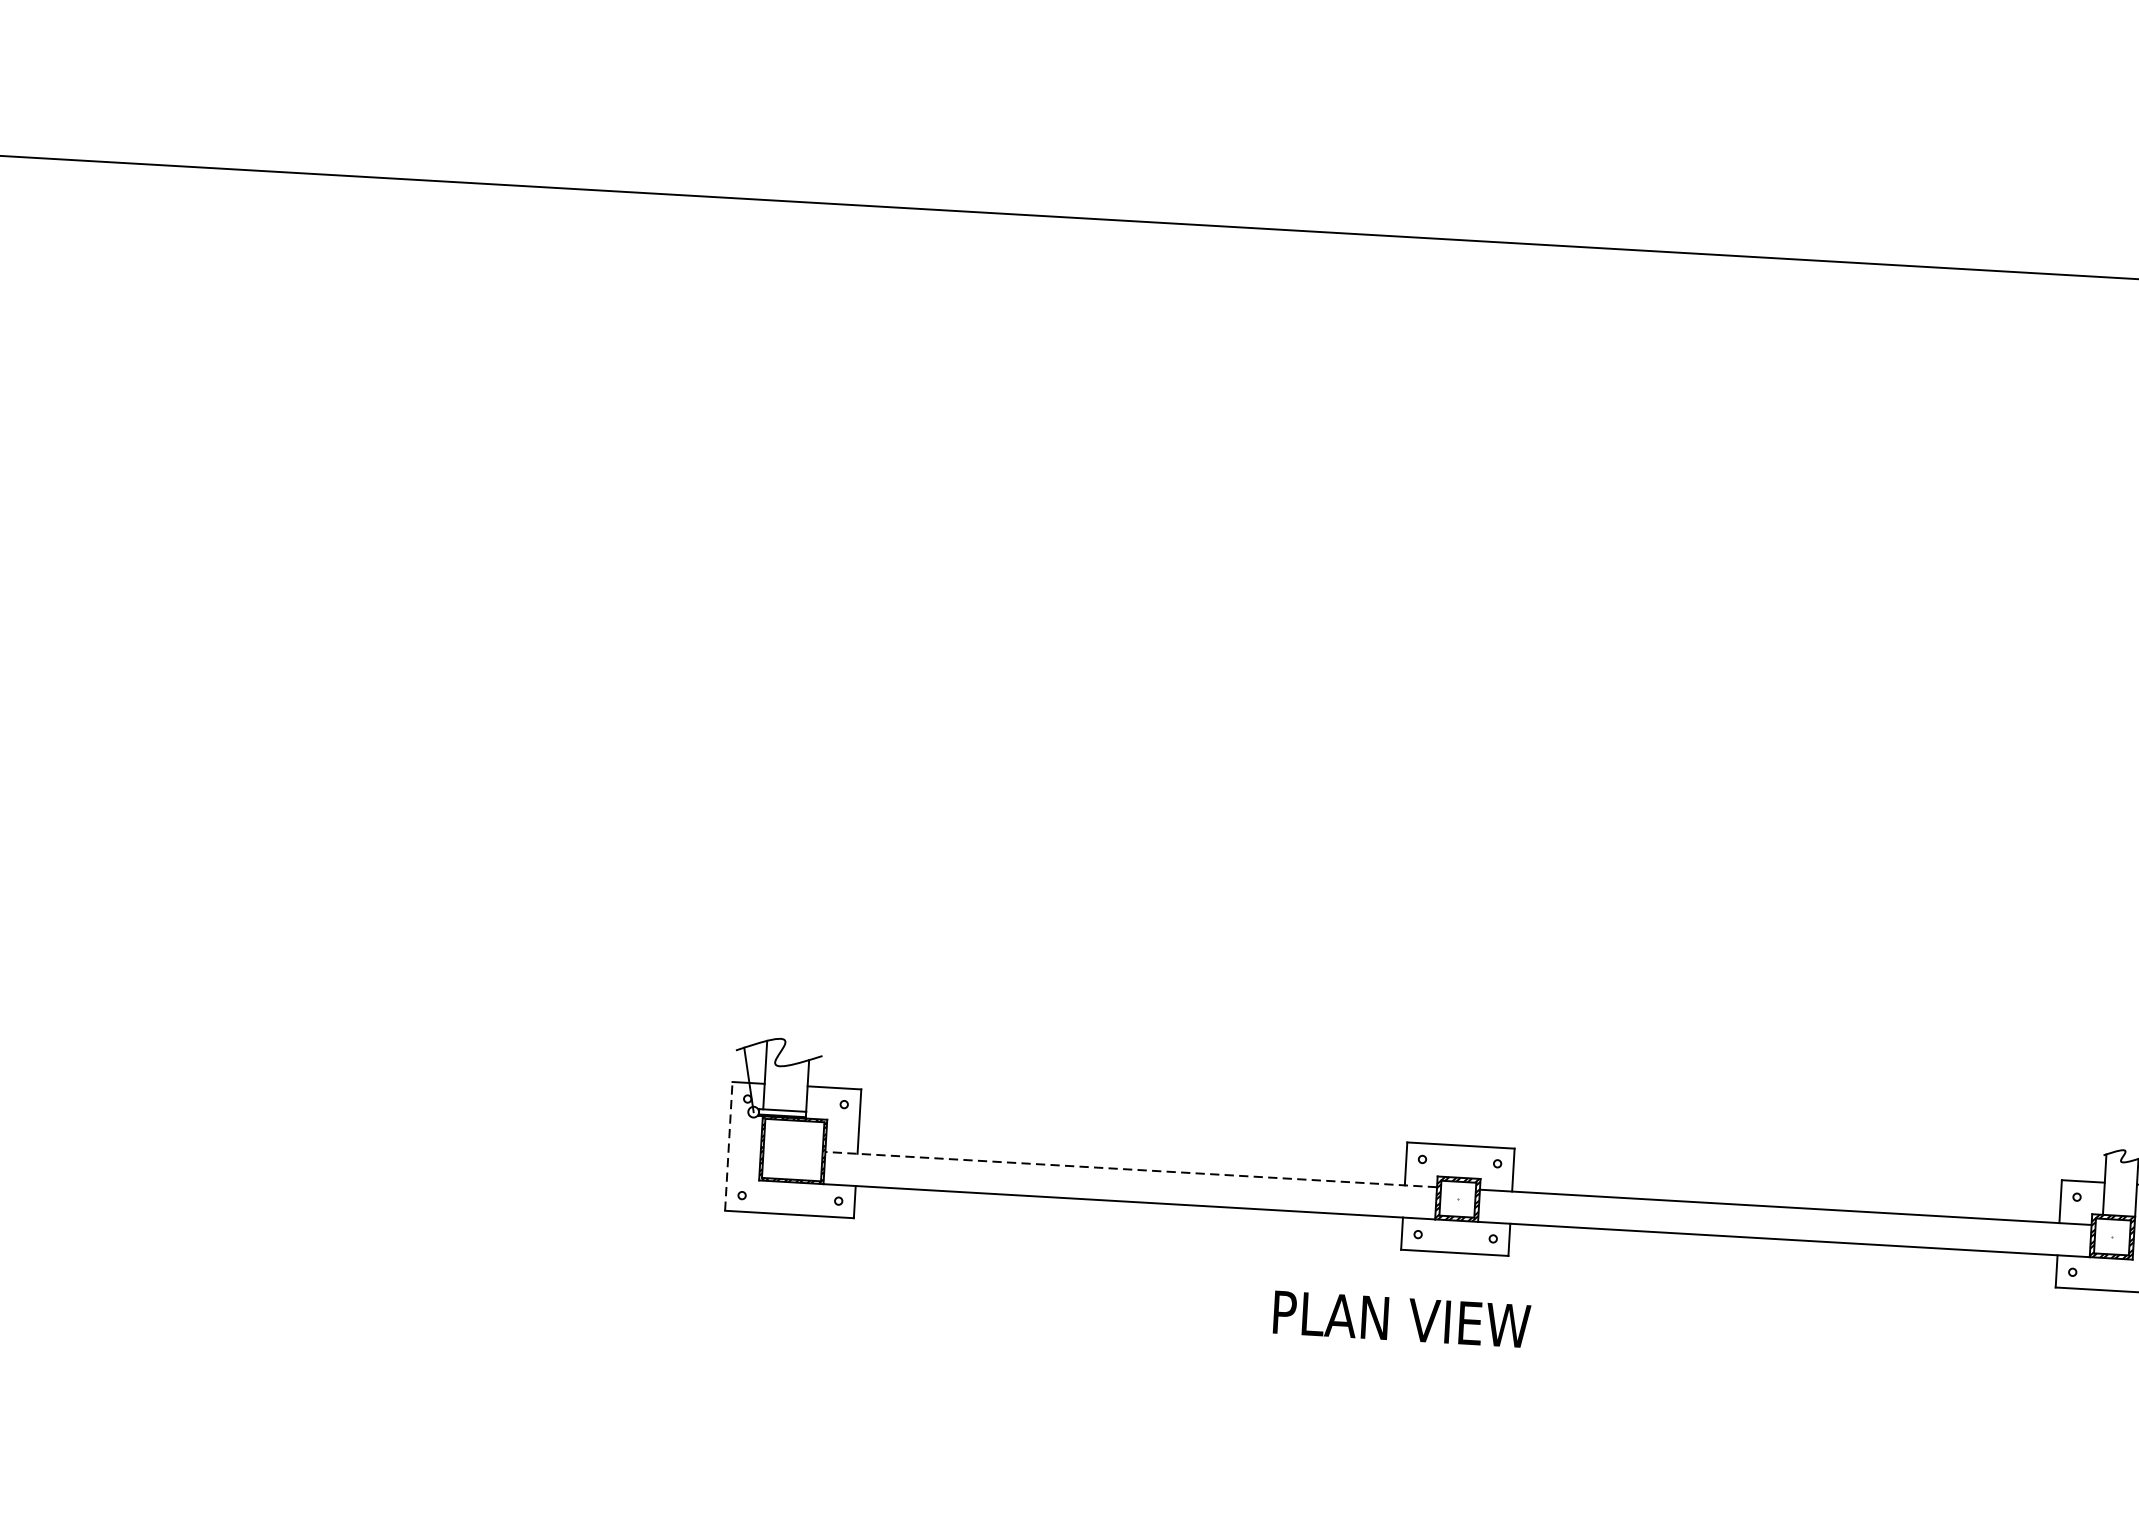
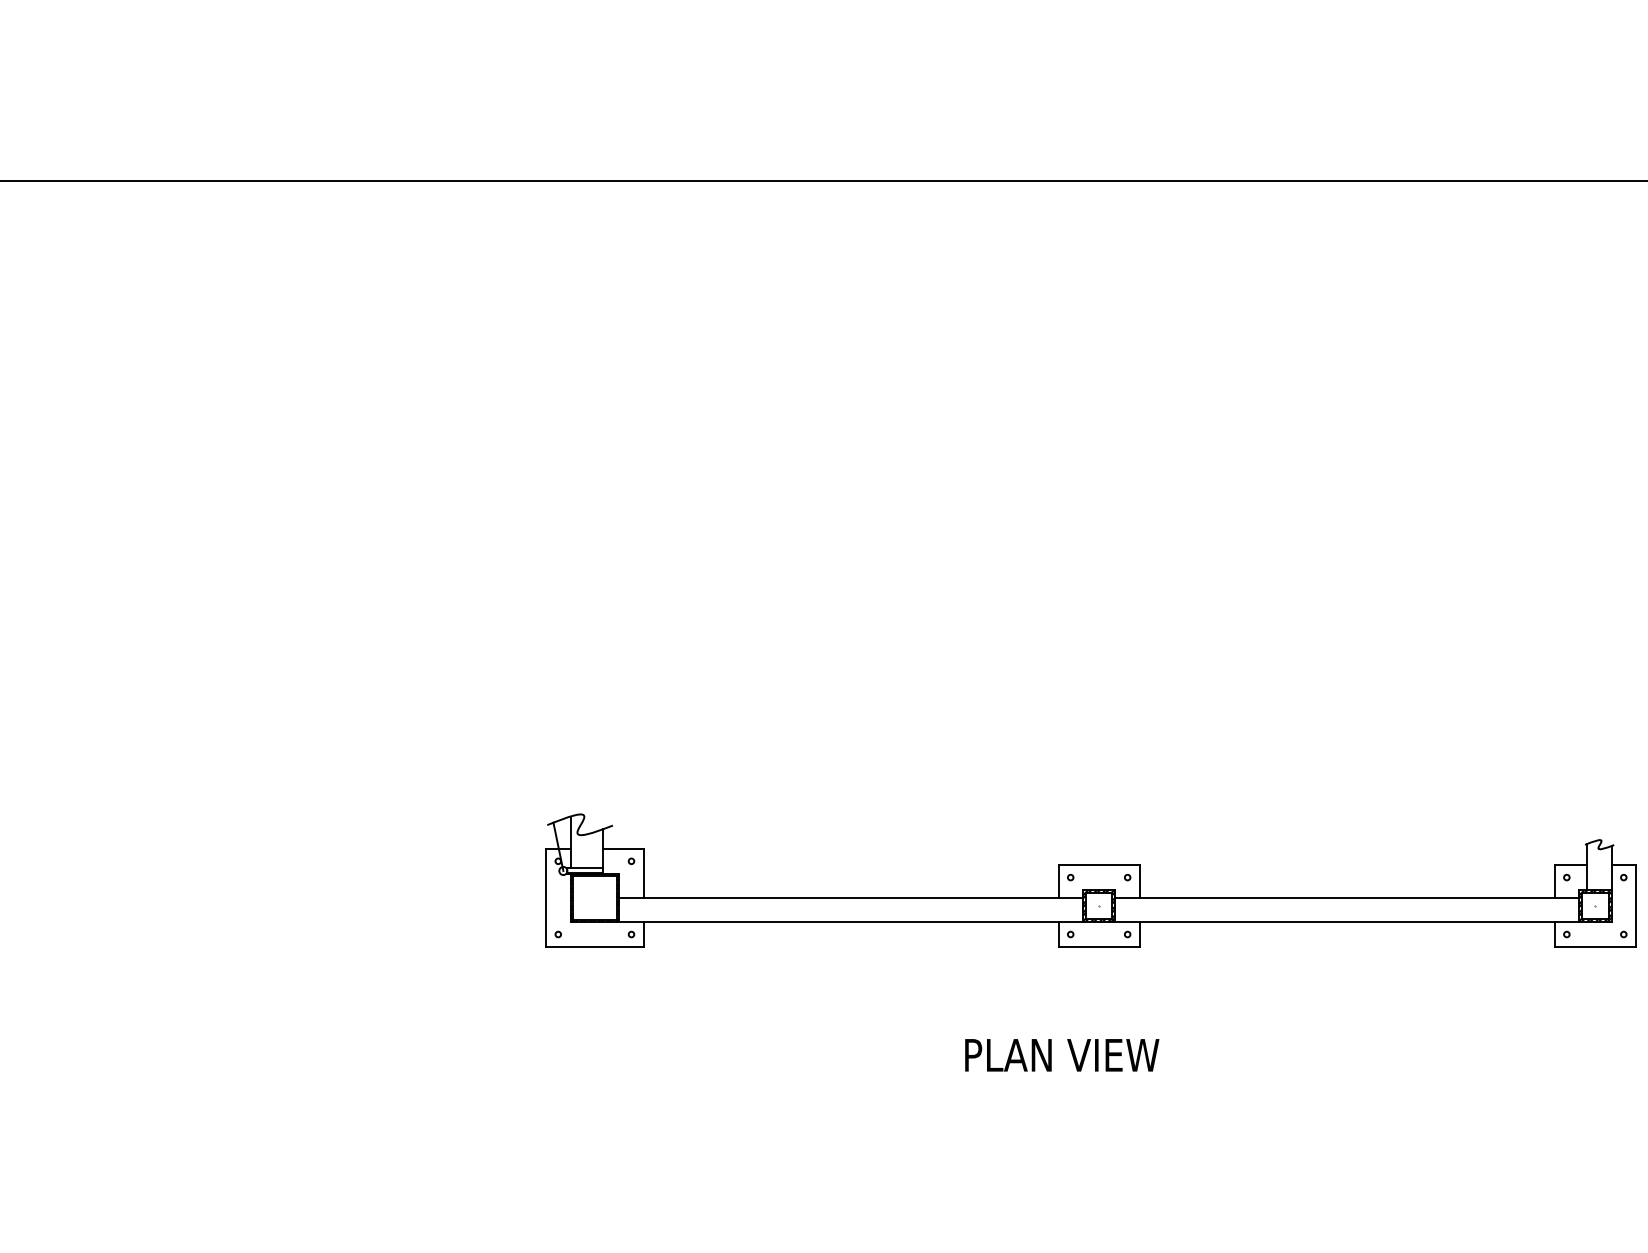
line: (729, 1145) -> (546, 897), dashed -> solid
line: (1131, 1169) -> (851, 897), dashed -> solid
text: (1402, 1319) -> (1062, 1055), moved

